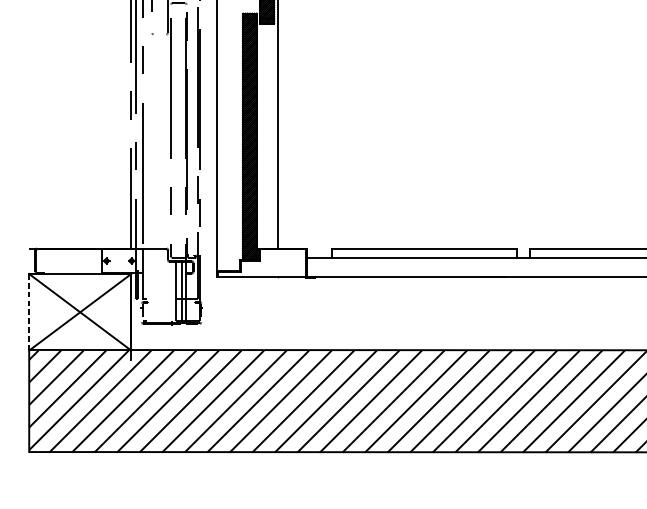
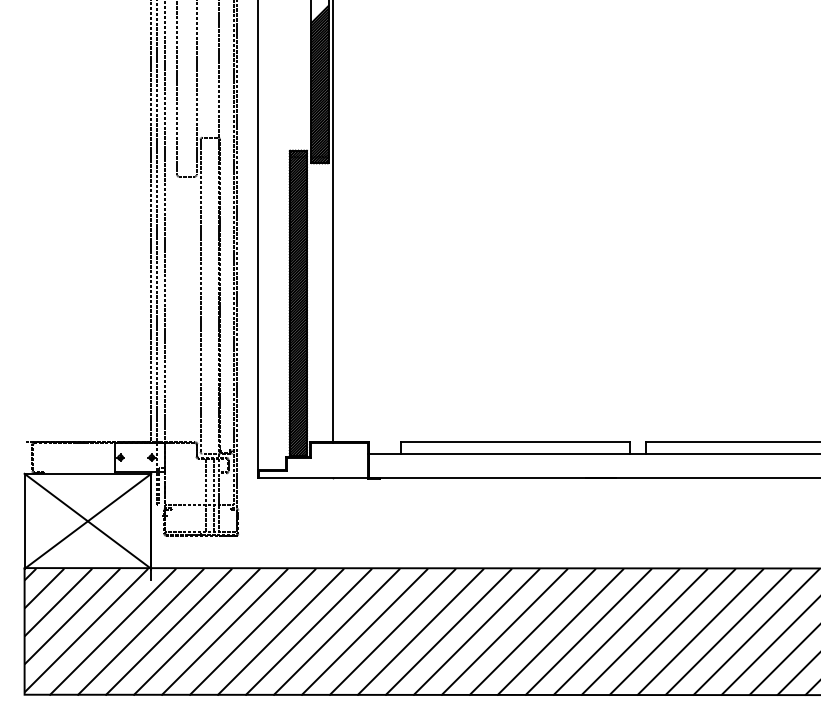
line: (29, 312) -> (24, 521), dashed -> solid

